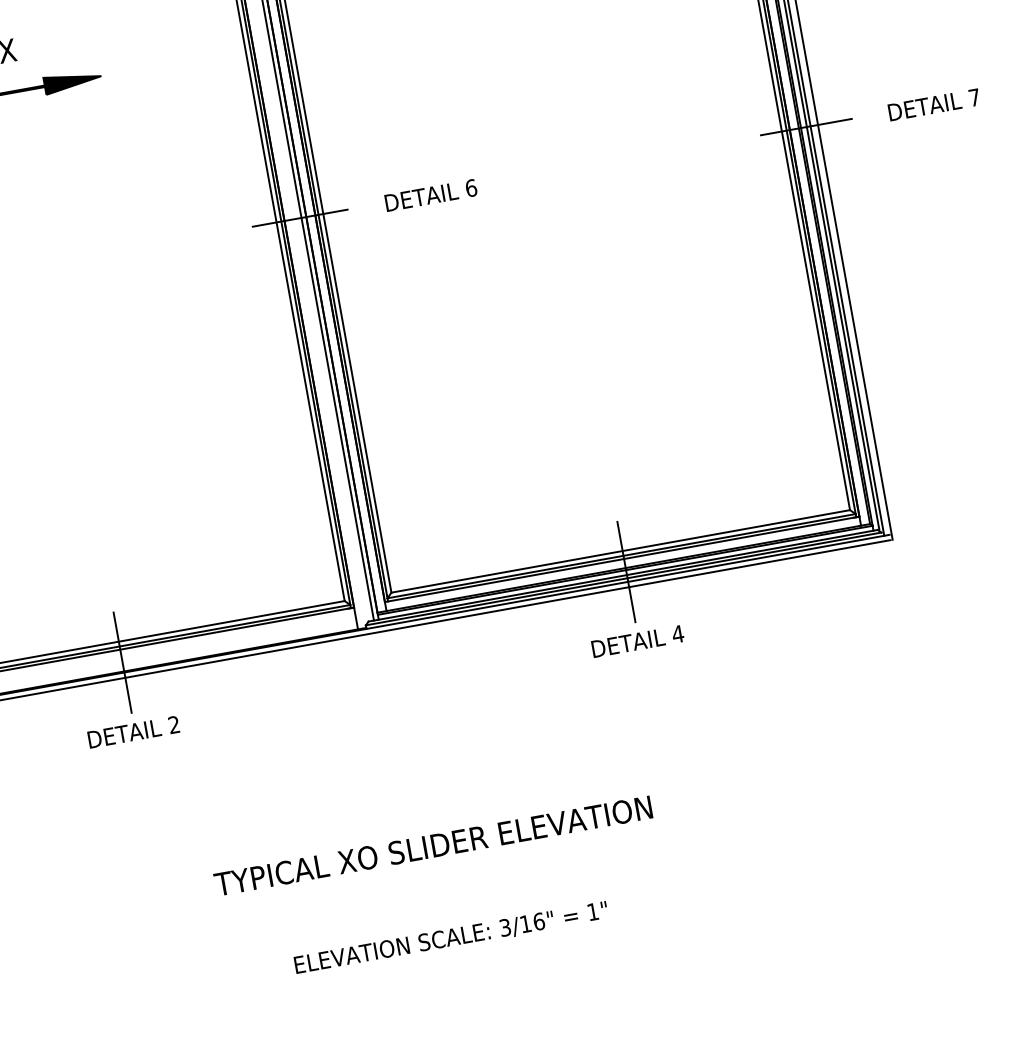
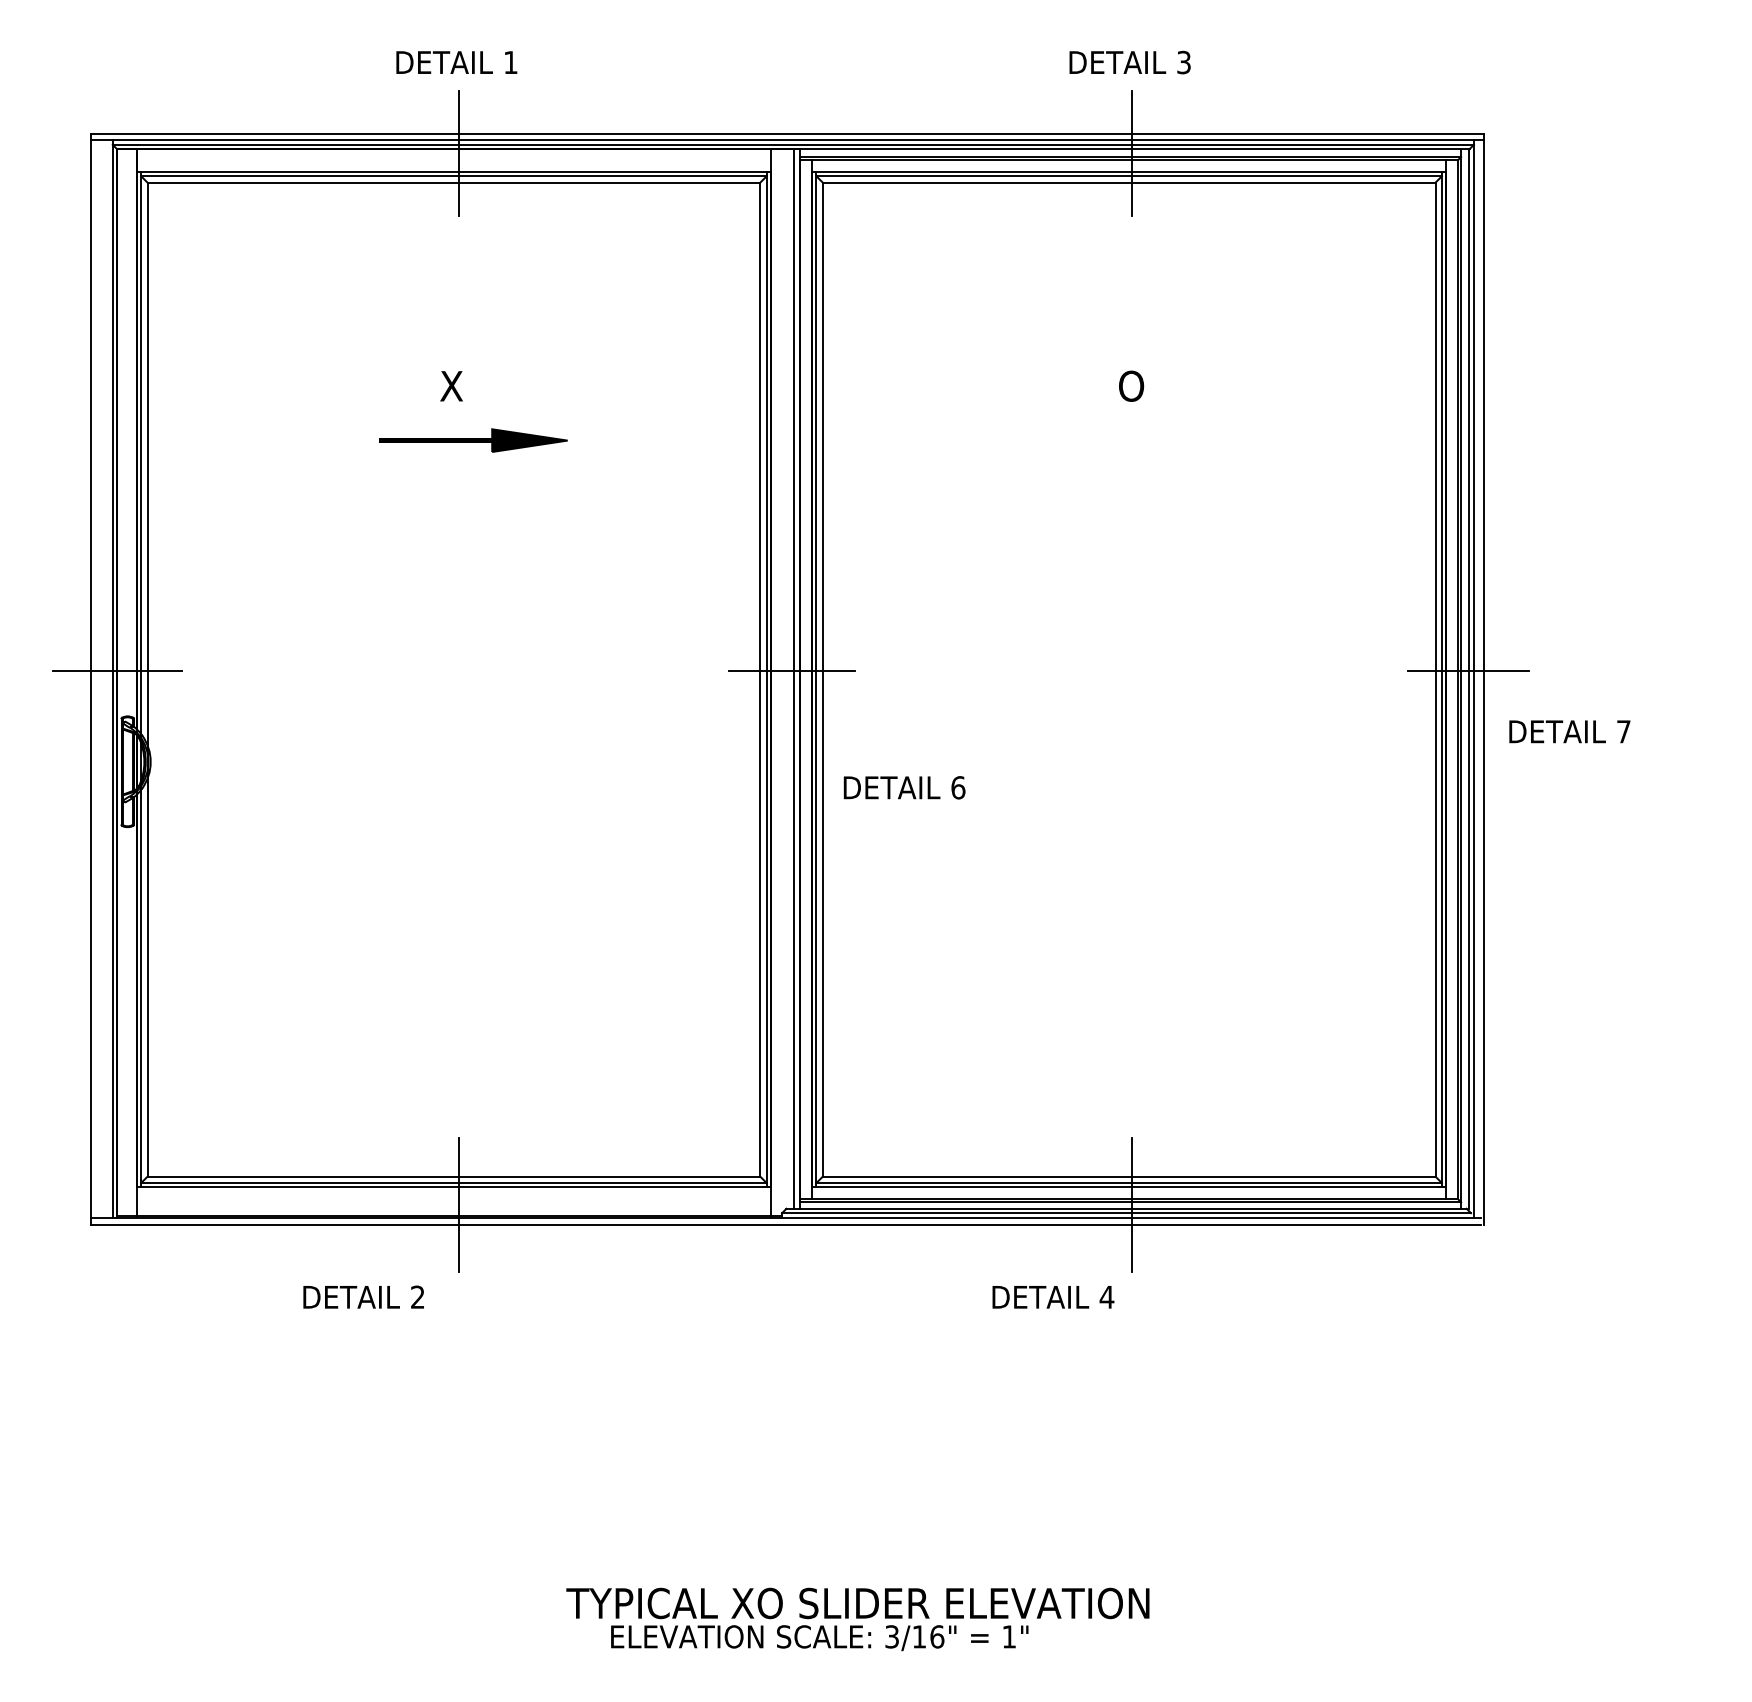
text: (933, 104) -> (1569, 731), moved
text: (430, 195) -> (904, 787), moved
text: (638, 641) -> (1053, 1297), moved
text: (133, 731) -> (363, 1296), moved
text: (432, 846) -> (857, 1603), moved

